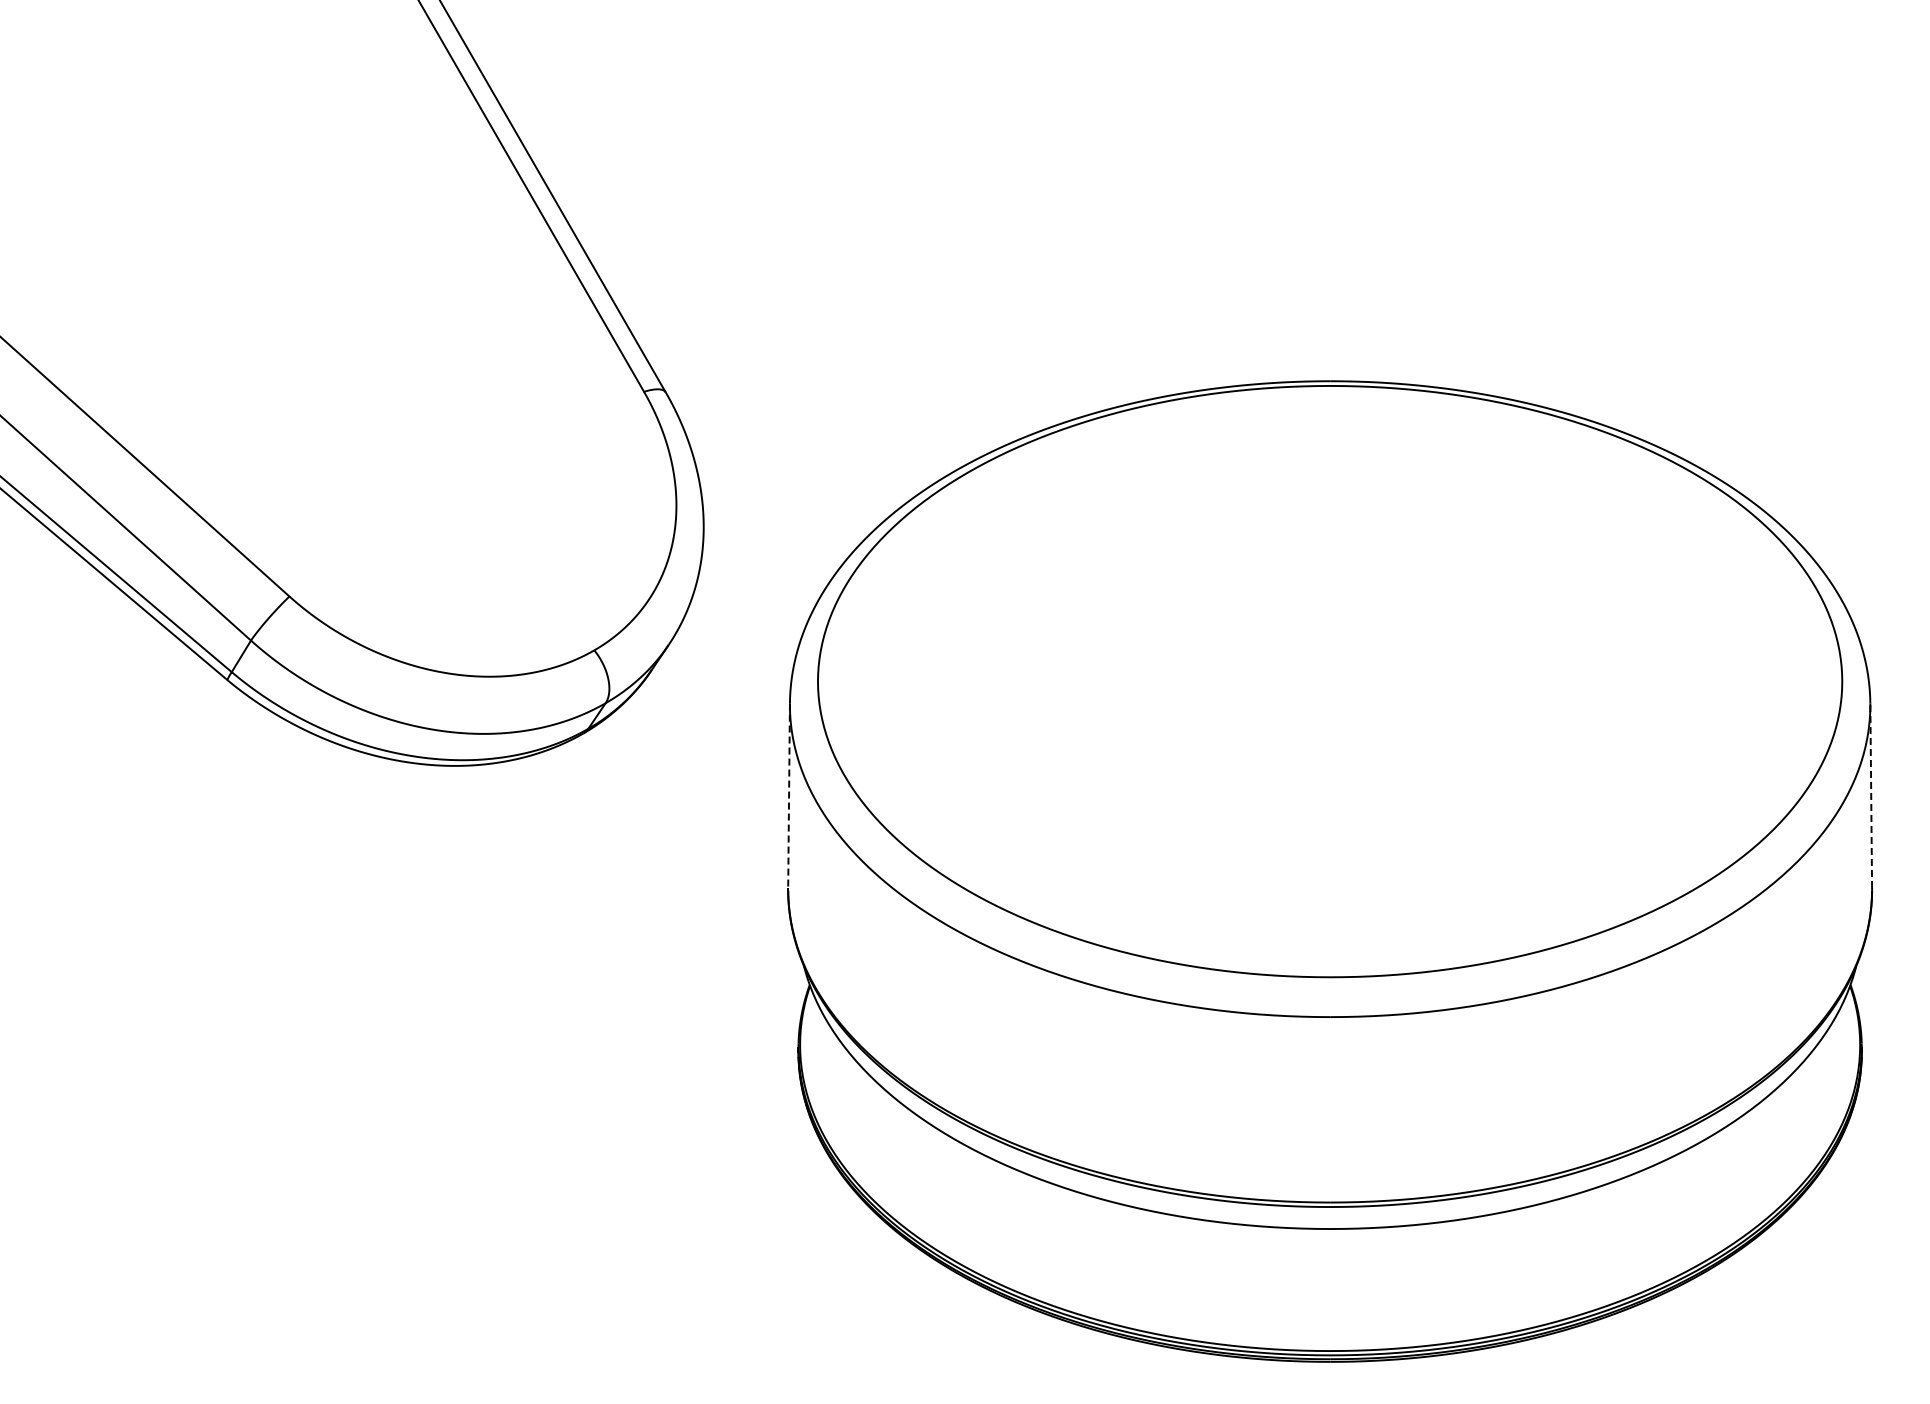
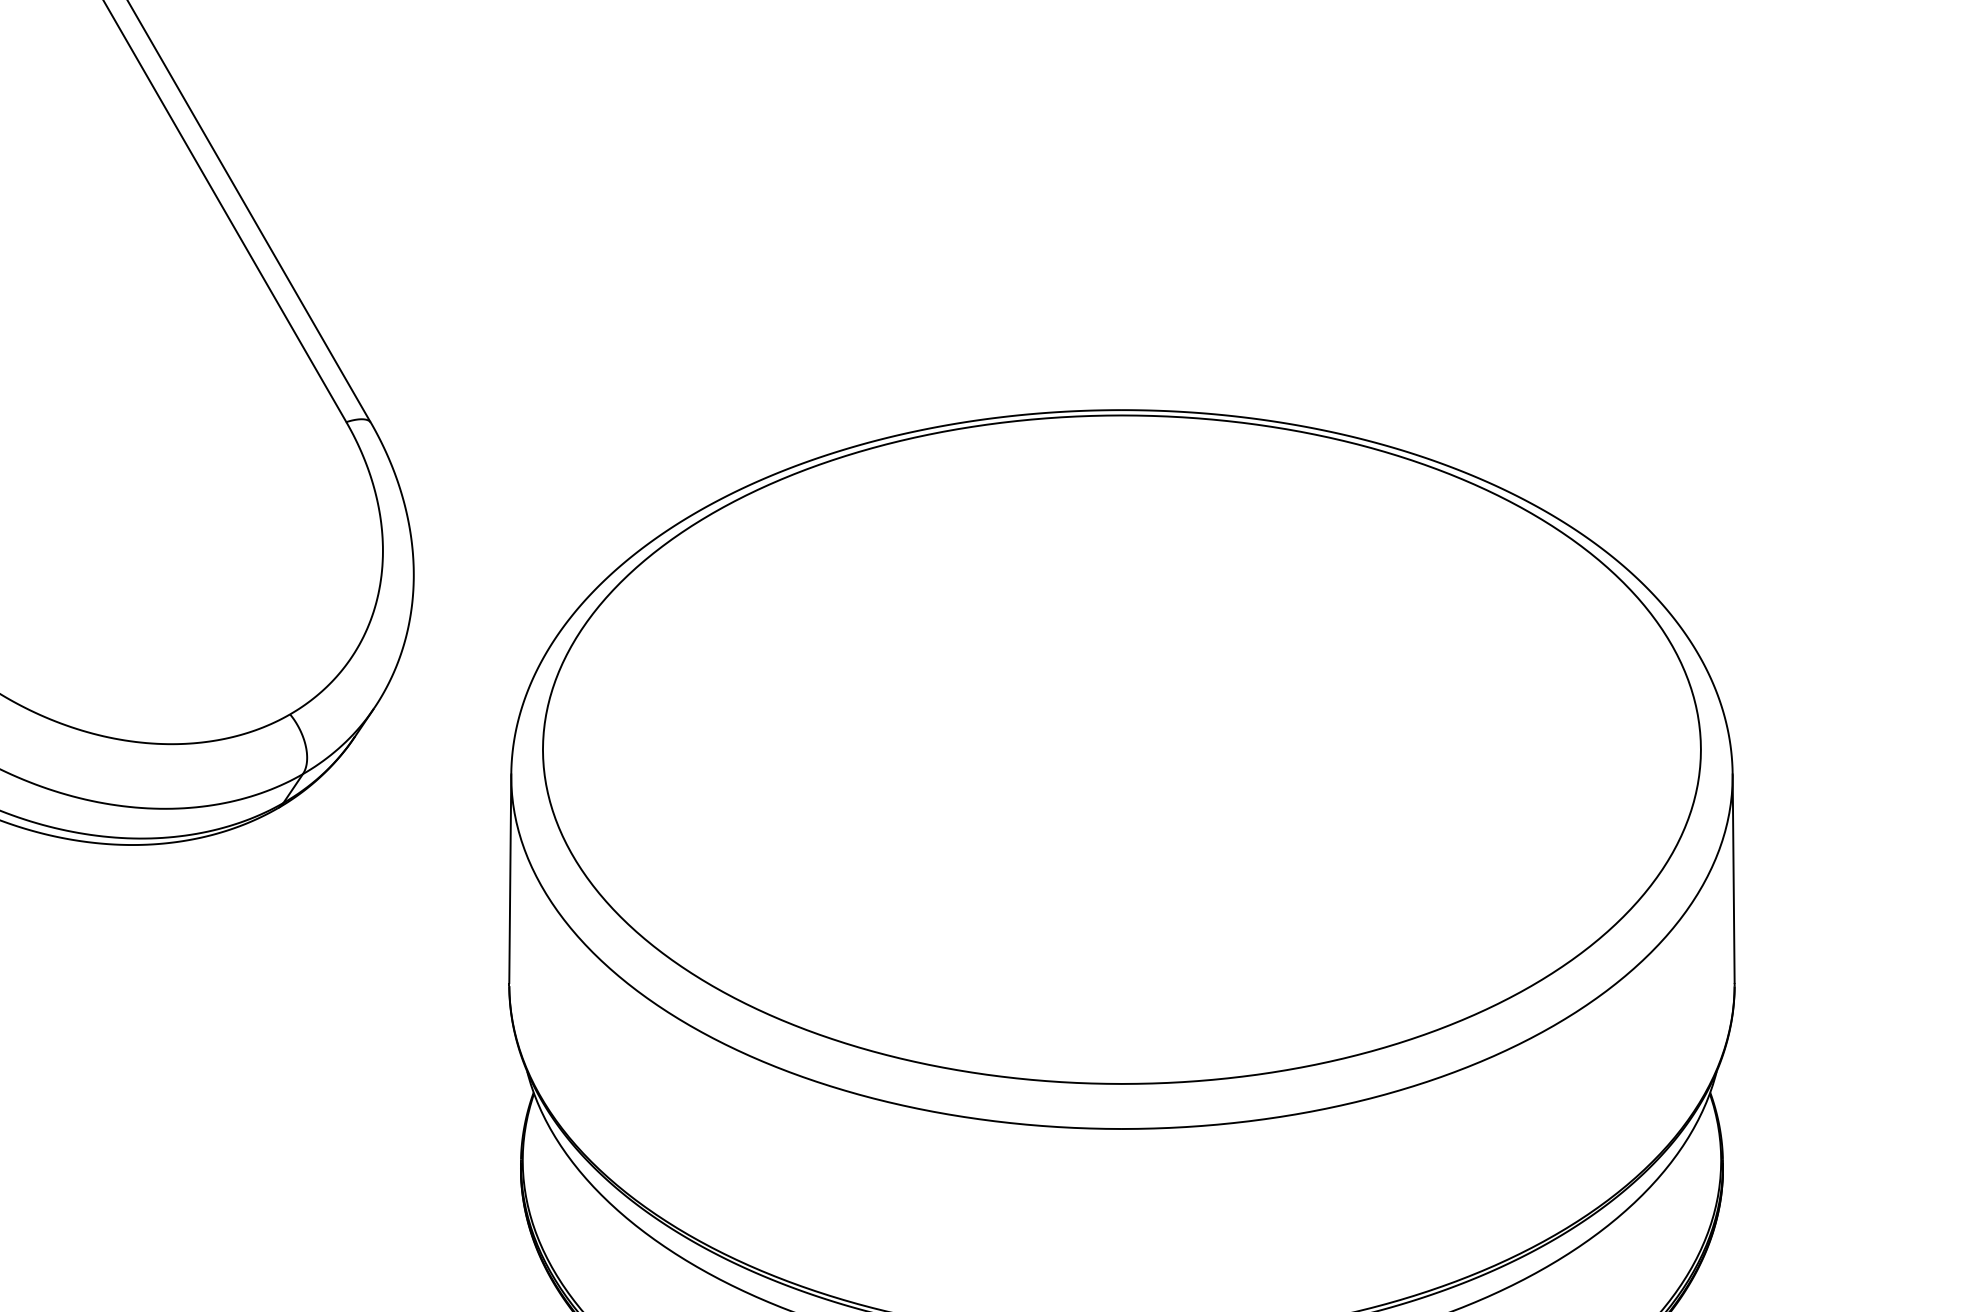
line: (1871, 795) -> (1733, 878), dashed -> solid
line: (789, 796) -> (510, 879), dashed -> solid

